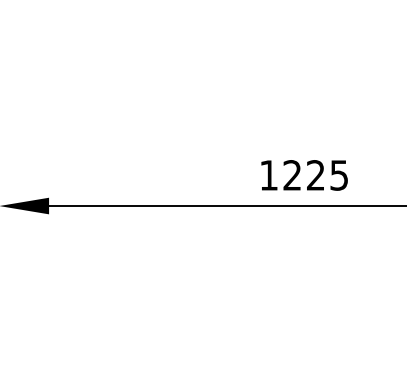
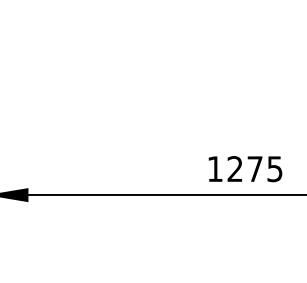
text: (315, 175) -> (254, 169), 1225 -> 1275

